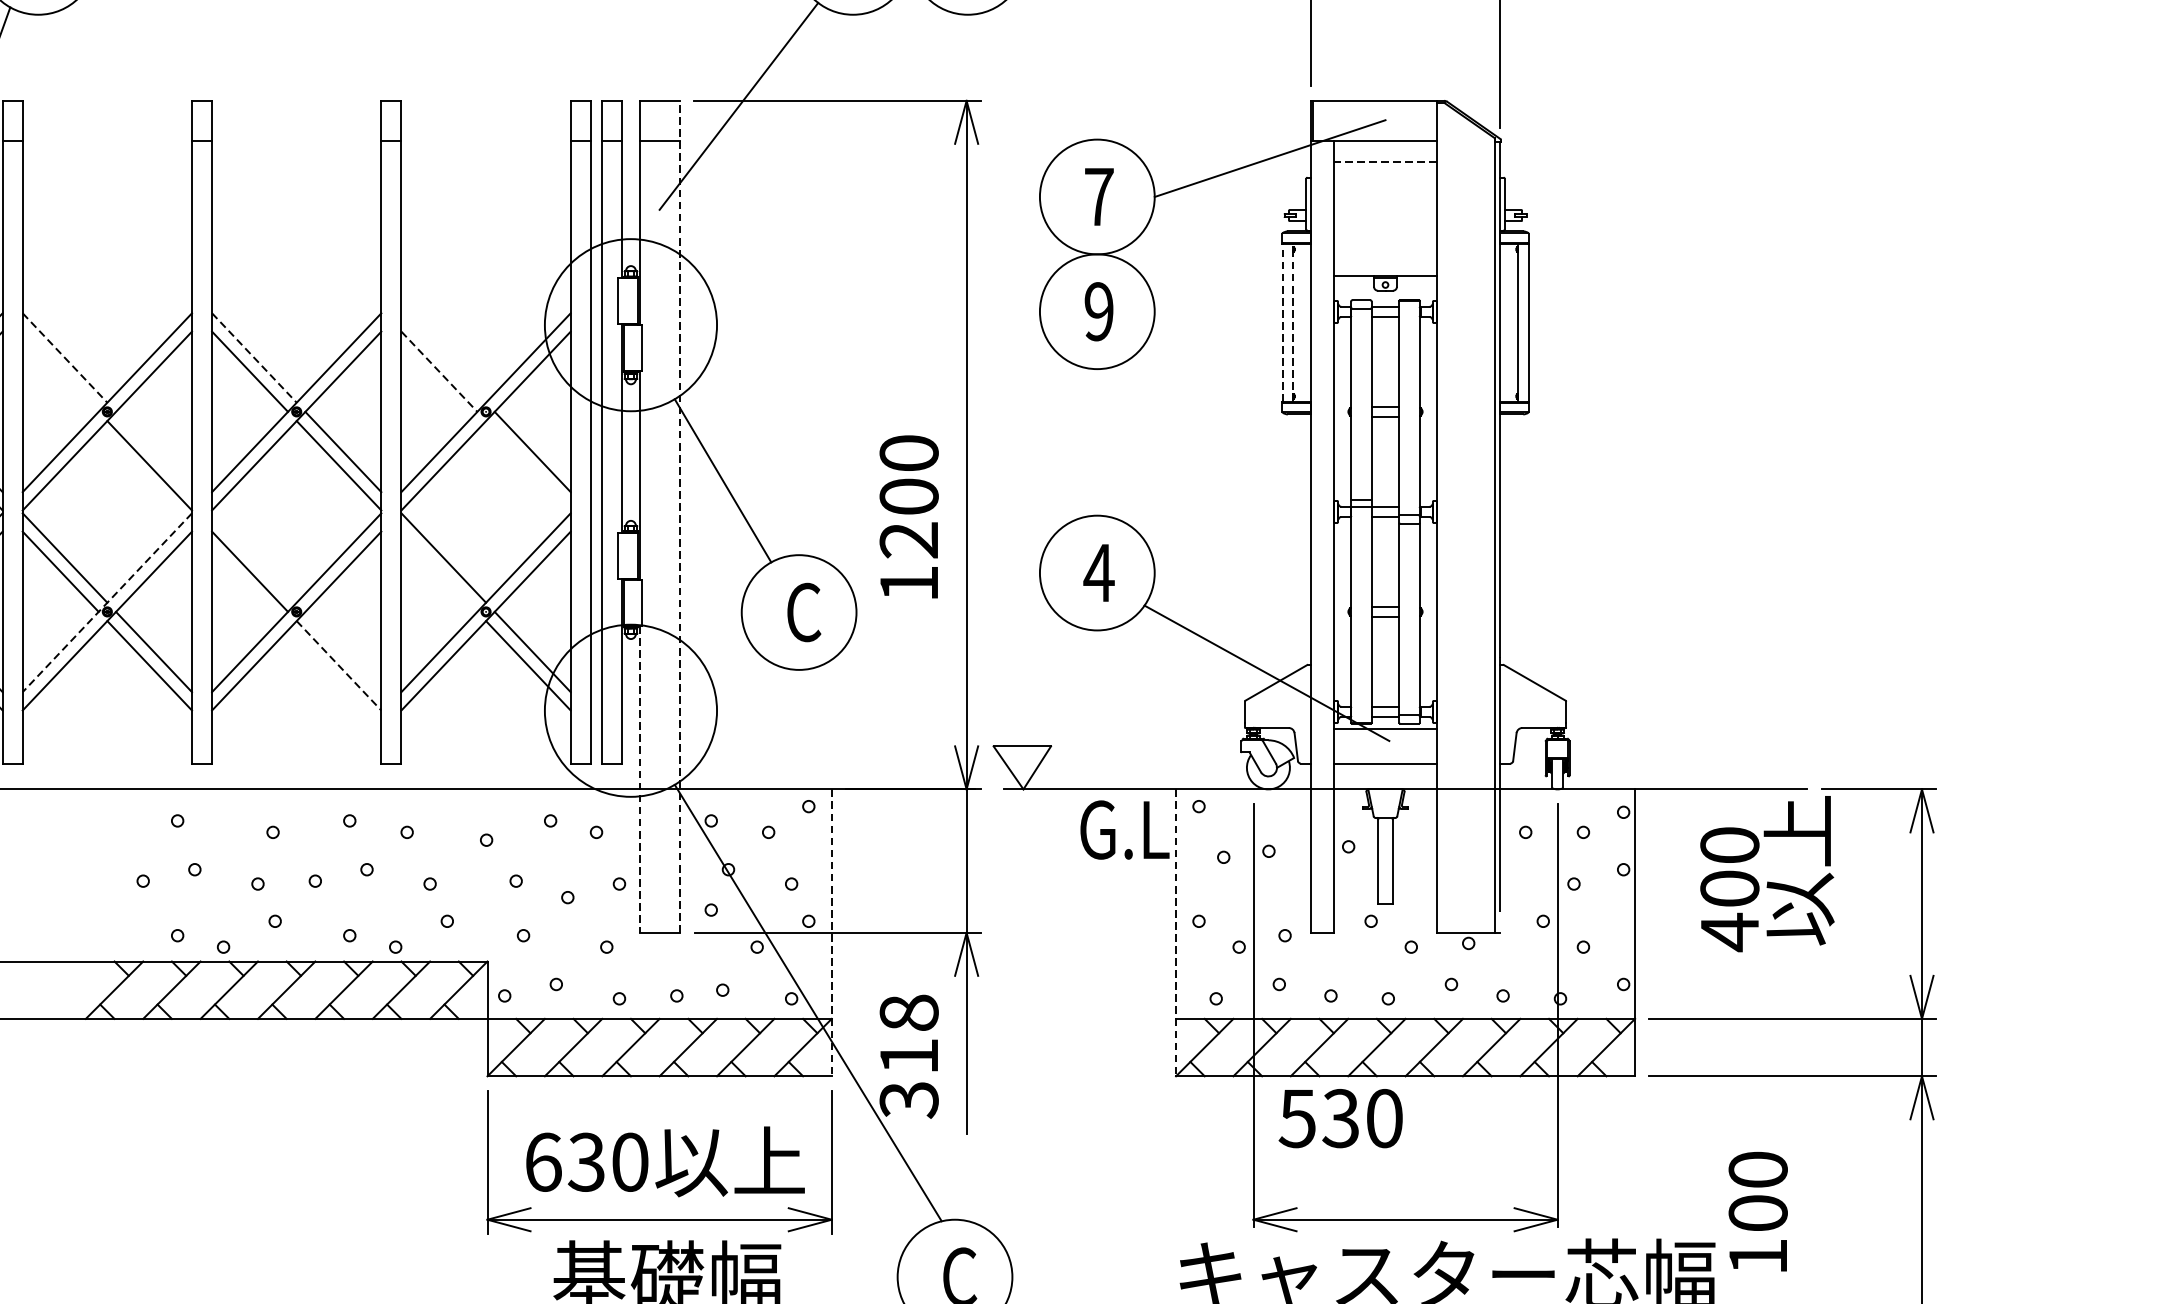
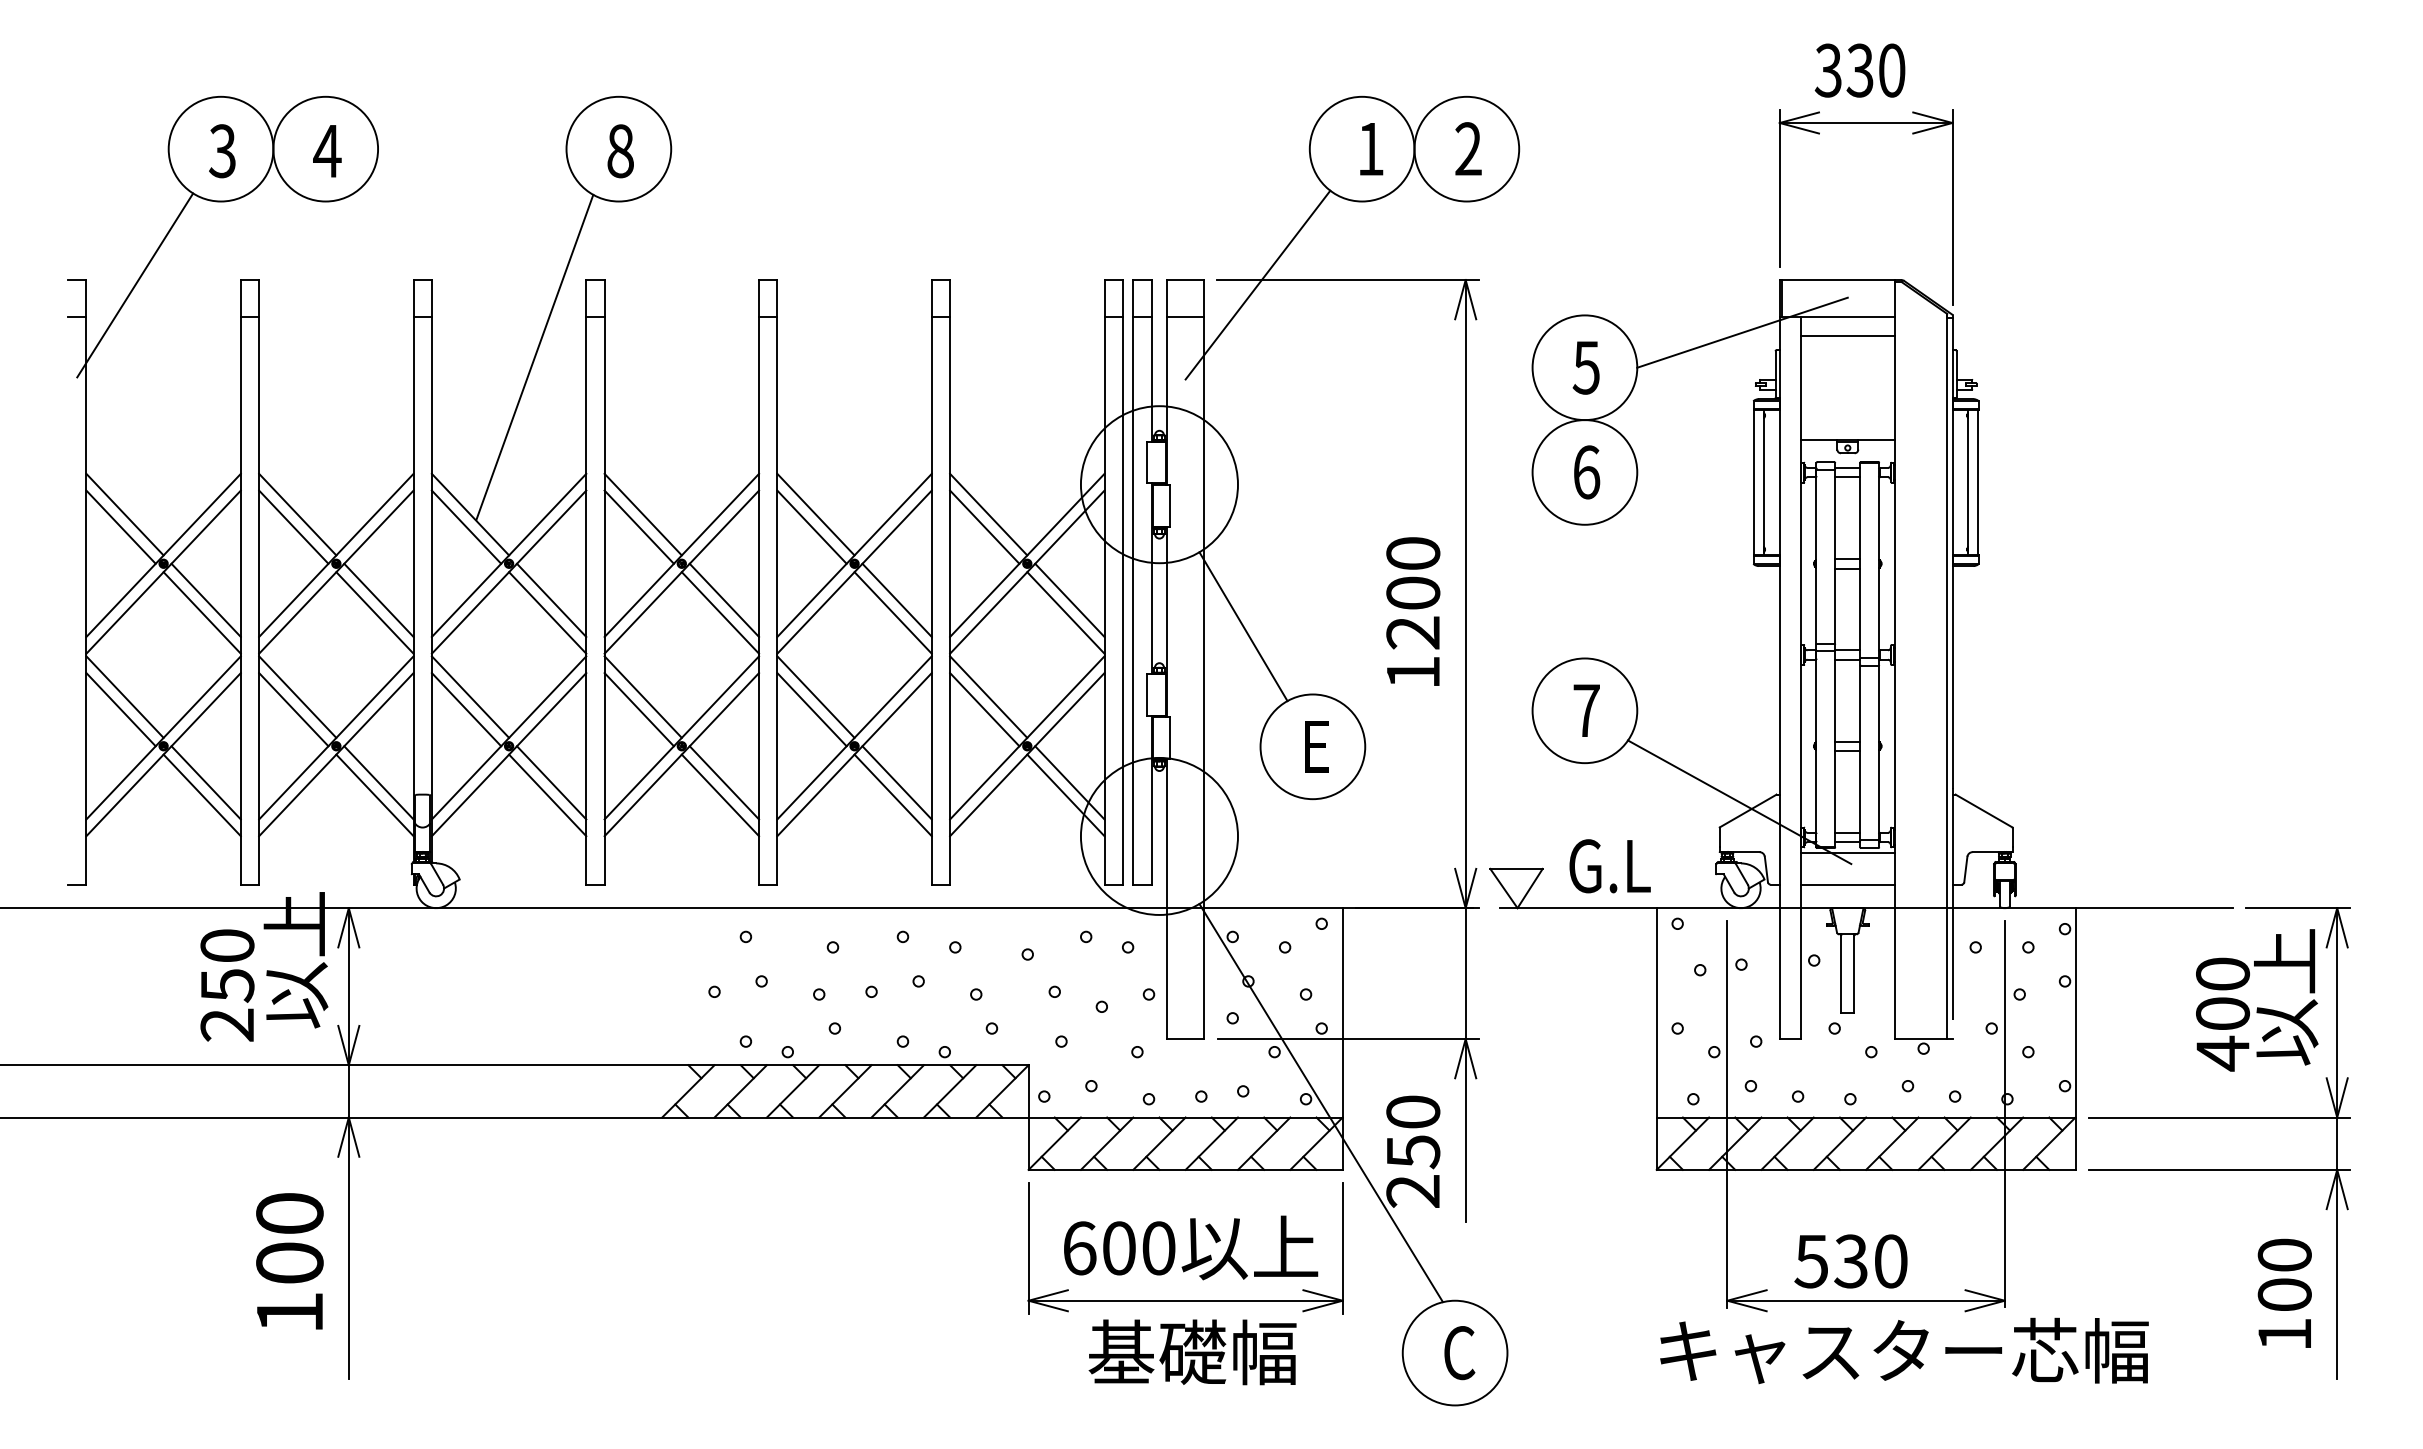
line: (1385, 161) -> (1847, 335), dashed -> solid
text: (1097, 196) -> (1585, 367), 7 -> 5
text: (1099, 311) -> (1586, 472), 9 -> 6
line: (1282, 322) -> (1753, 482), dashed -> solid
line: (1293, 322) -> (1763, 482), dashed -> solid
line: (443, 357) -> (988, 514), added
line: (65, 358) -> (643, 515), dashed -> solid
line: (254, 358) -> (816, 515), dashed -> solid
line: (59, 371) -> (638, 526), added
line: (440, 372) -> (985, 527), dashed -> solid
line: (154, 451) -> (724, 599), added
line: (527, 465) -> (1065, 612), added
line: (679, 516) -> (1203, 659), dashed -> solid
text: (909, 516) -> (1413, 611), moved
line: (253, 557) -> (815, 696), added
line: (439, 571) -> (984, 709), added
text: (1099, 572) -> (1586, 710), 4 -> 7
line: (106, 603) -> (681, 738), dashed -> solid
text: (804, 612) -> (1317, 746), C -> E
line: (342, 651) -> (896, 782), added
line: (339, 665) -> (893, 795), dashed -> solid
line: (639, 779) -> (1167, 899), dashed -> solid
text: (1124, 830) -> (1609, 866), moved
text: (1767, 874) -> (2257, 1000), moved
line: (831, 933) -> (1342, 1039), dashed -> solid
line: (1175, 933) -> (1656, 1039), dashed -> solid
text: (909, 1056) -> (1413, 1151), 318 -> 250
text: (1340, 1118) -> (1850, 1261), moved
text: (586, 1162) -> (1118, 1248), 630 -> 600
text: (1757, 1210) -> (2284, 1292), moved

